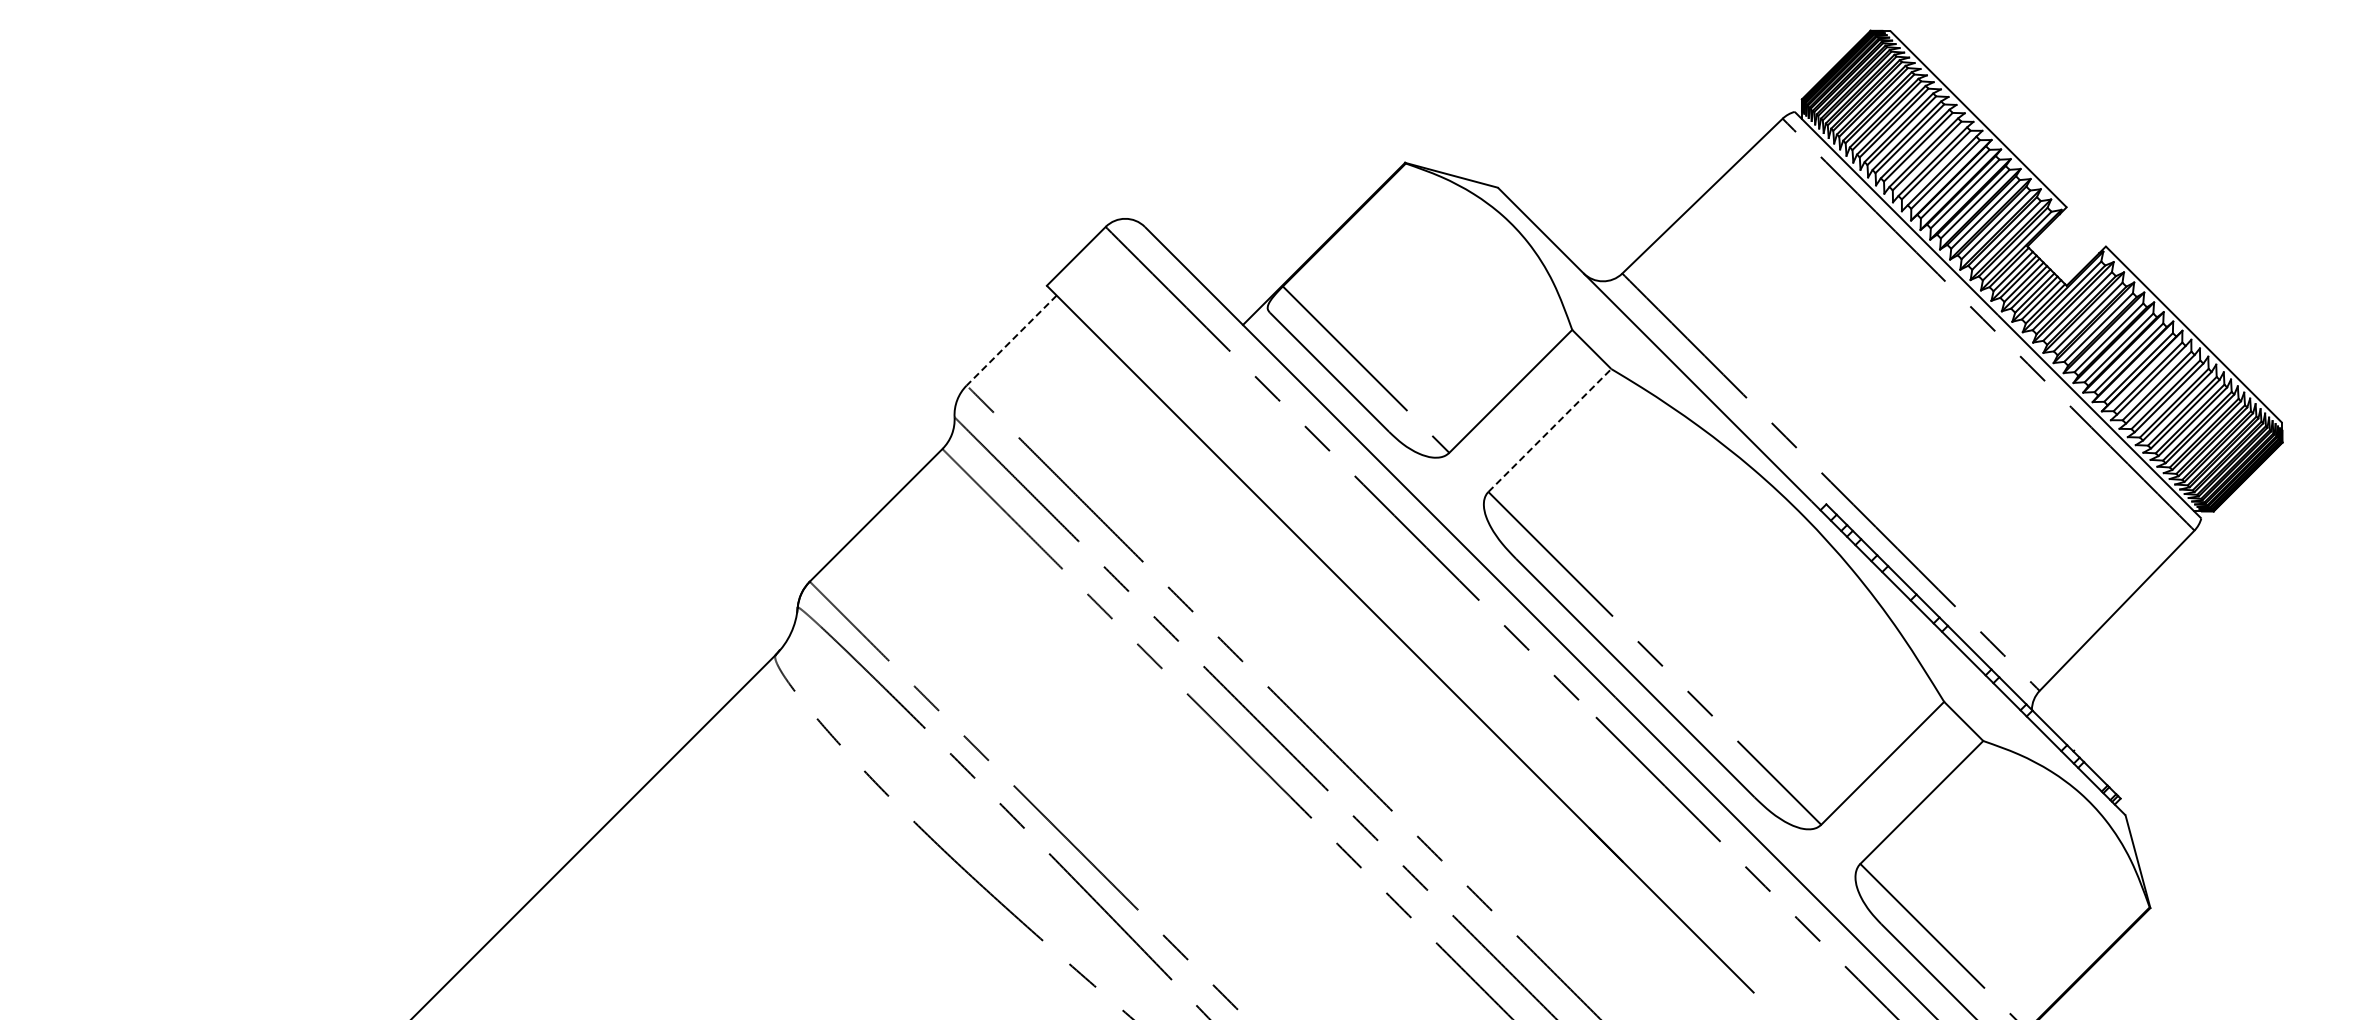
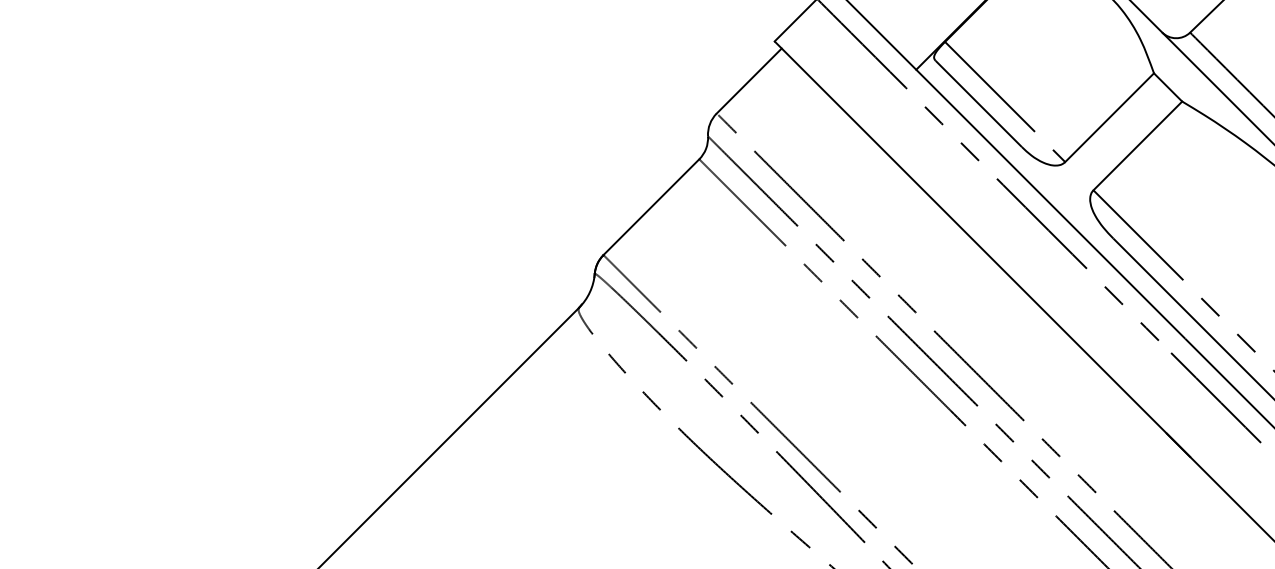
line: (1011, 340) -> (749, 80), dashed -> solid
line: (1549, 430) -> (1137, 145), dashed -> solid

